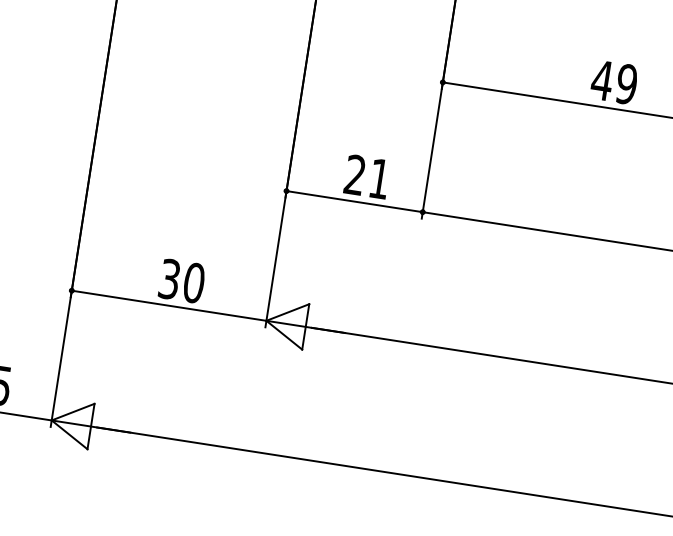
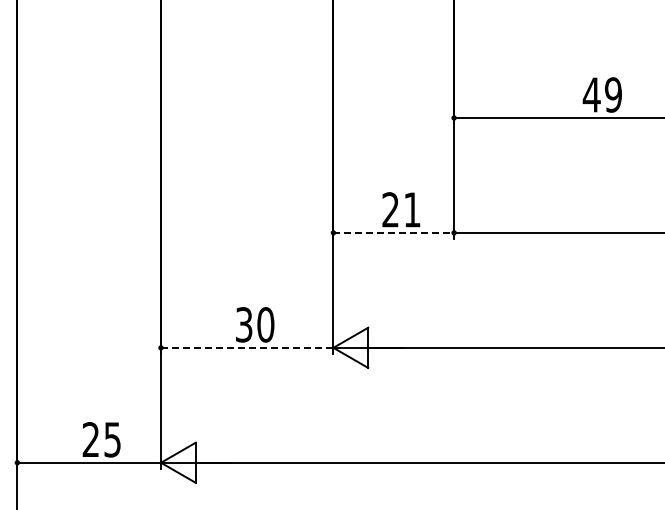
line: (355, 201) -> (394, 232), solid -> dashed
line: (169, 305) -> (247, 347), solid -> dashed

